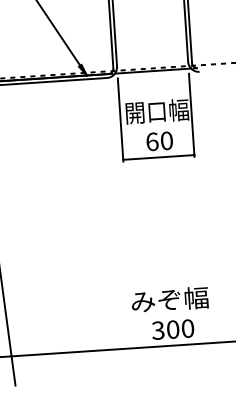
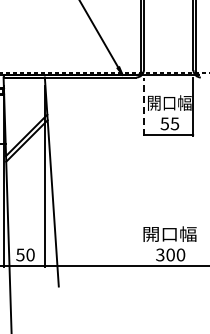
line: (120, 120) -> (143, 107), solid -> dashed
text: (158, 140) -> (169, 123), 60 -> 55
text: (155, 301) -> (159, 234), みぞ幅 -> 開口幅

